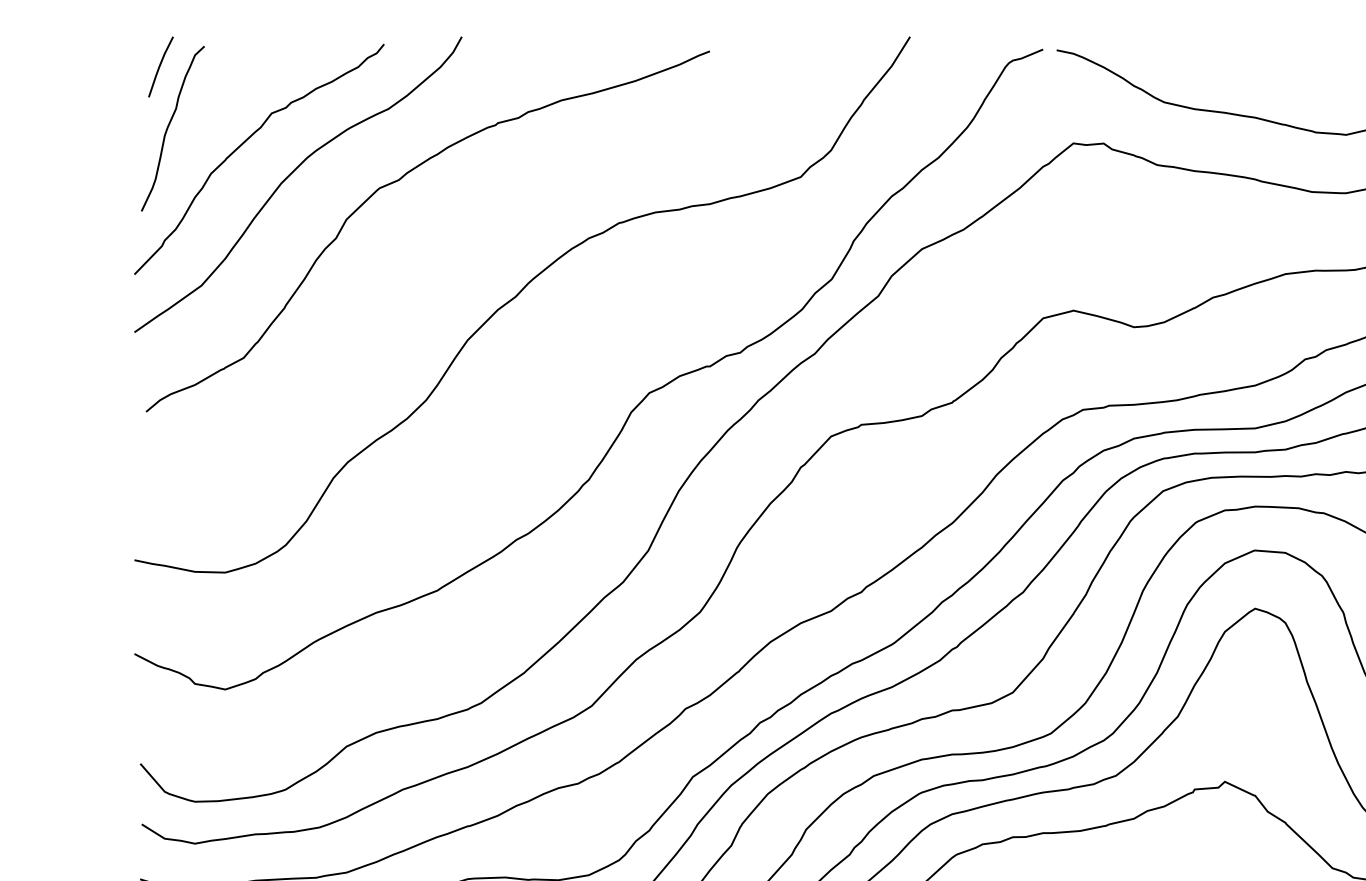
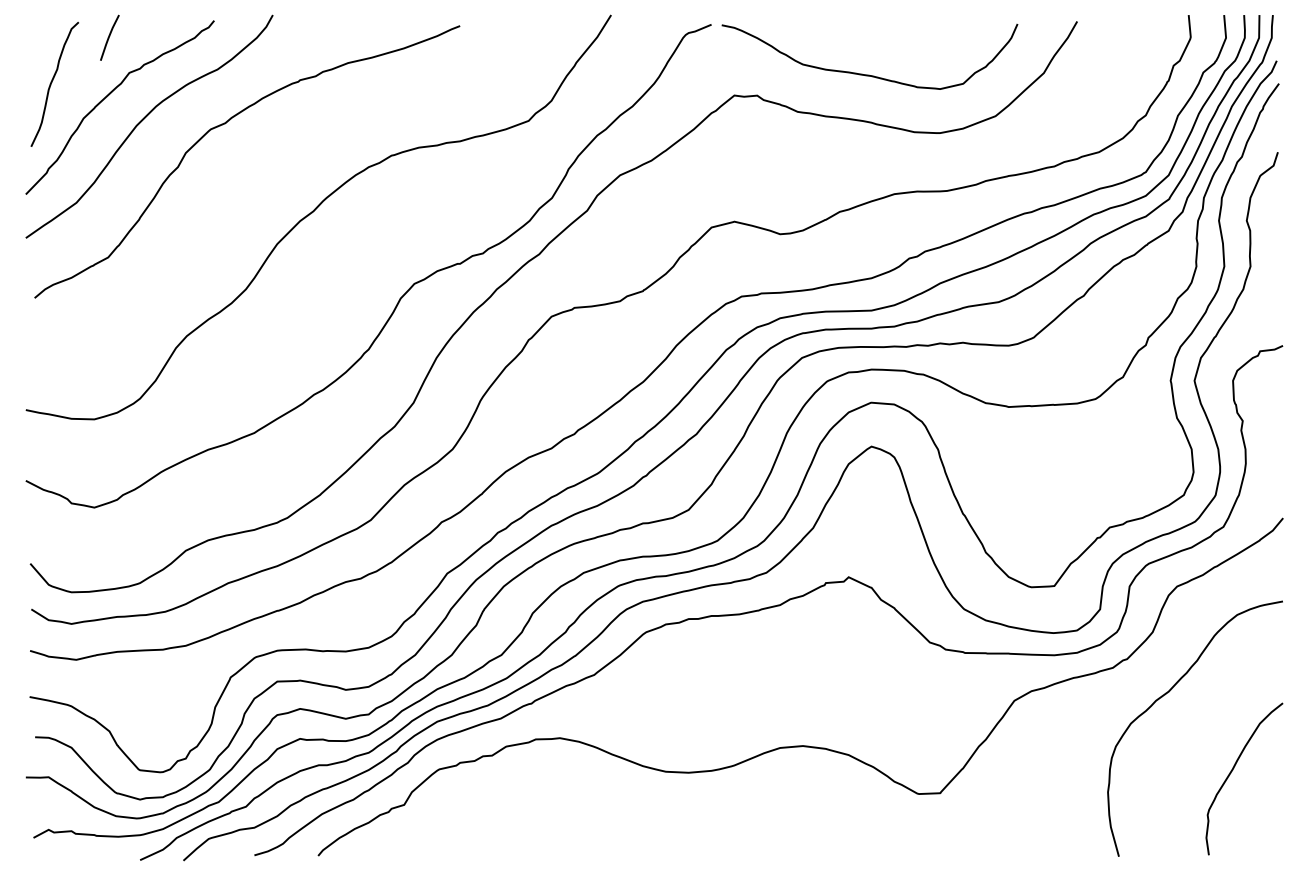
line: (160, 66) -> (109, 37), moved

